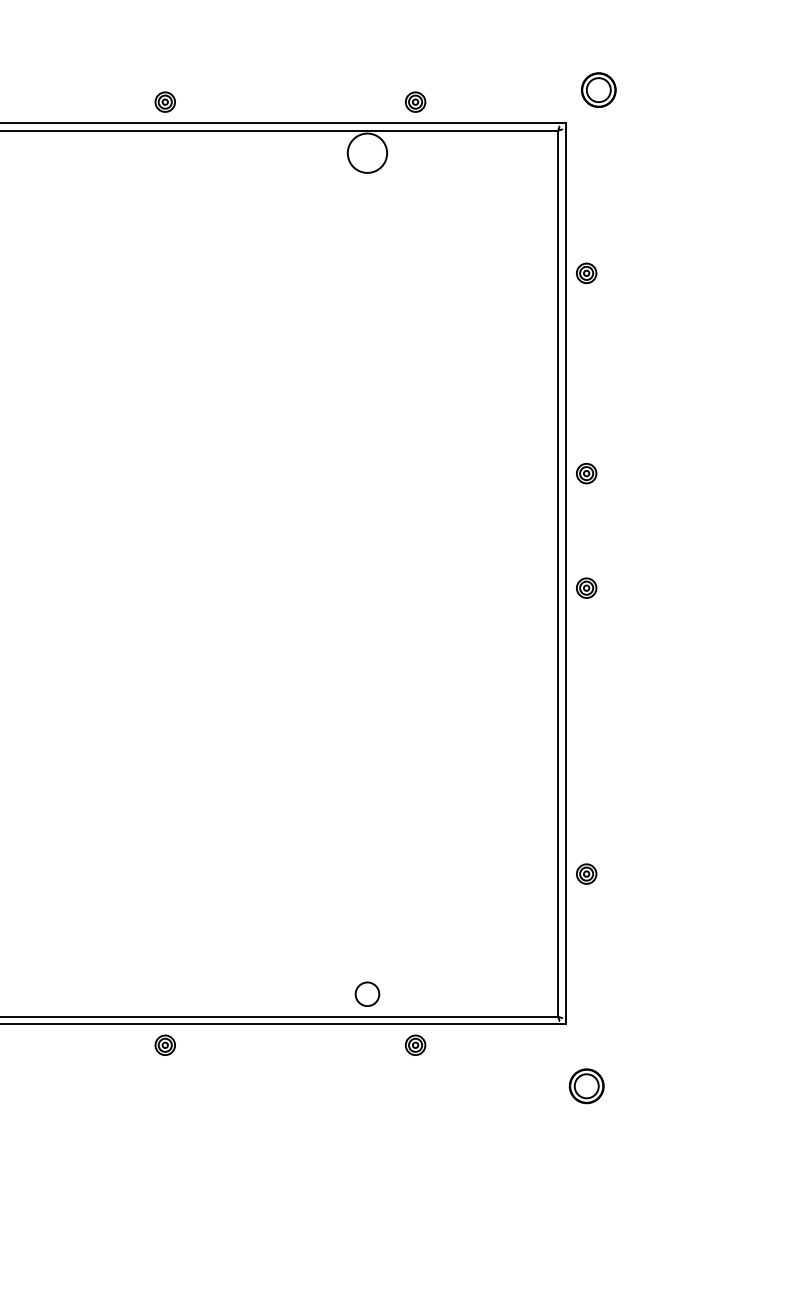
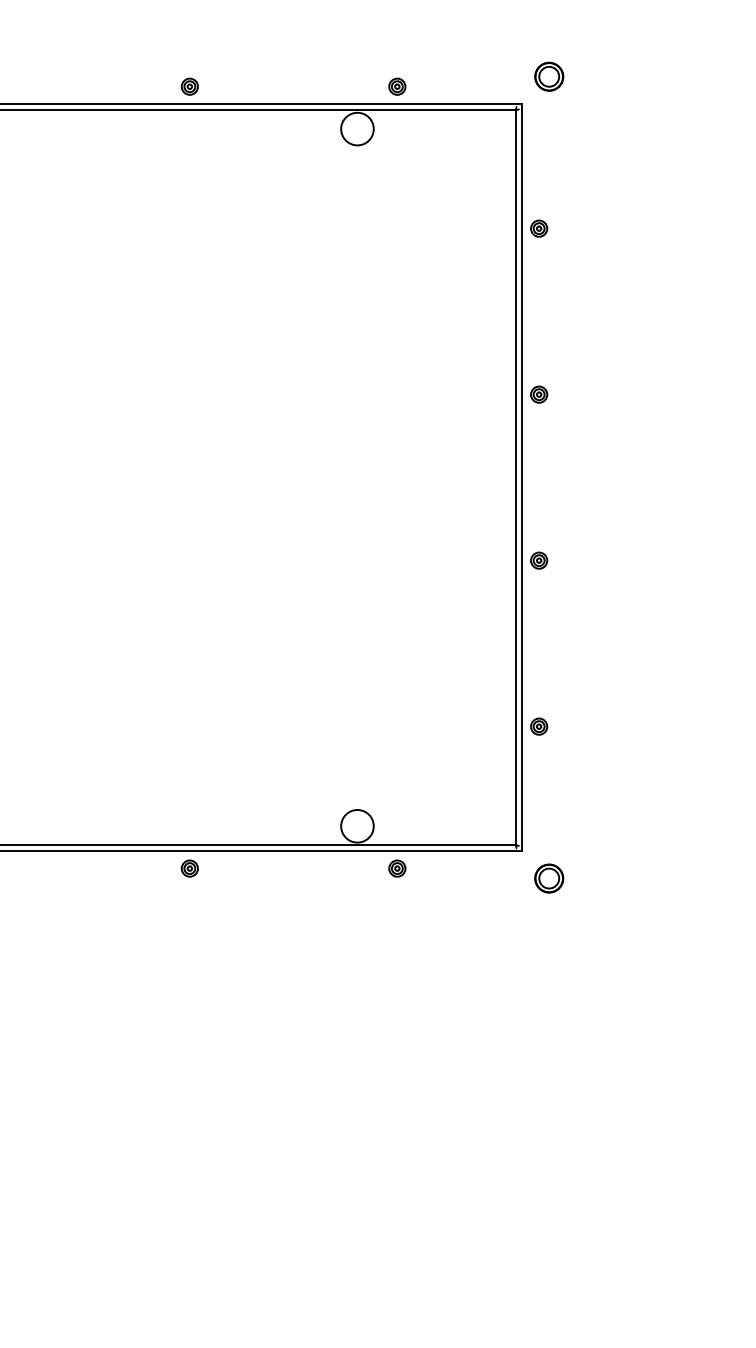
part: (587, 588) -> (539, 560), moved
circle: (367, 994) -> (357, 826), size x1.67
part: (587, 1086) -> (549, 878), moved

